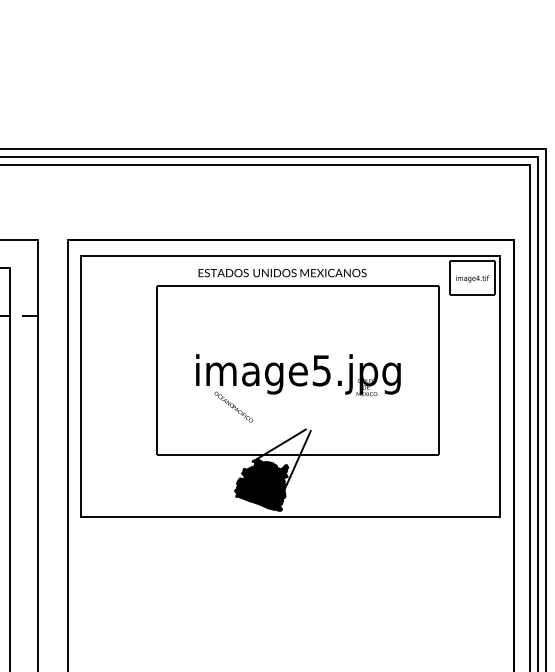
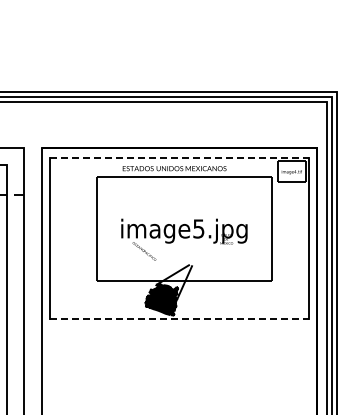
line: (290, 255) -> (179, 157), solid -> dashed
line: (290, 517) -> (179, 319), solid -> dashed

